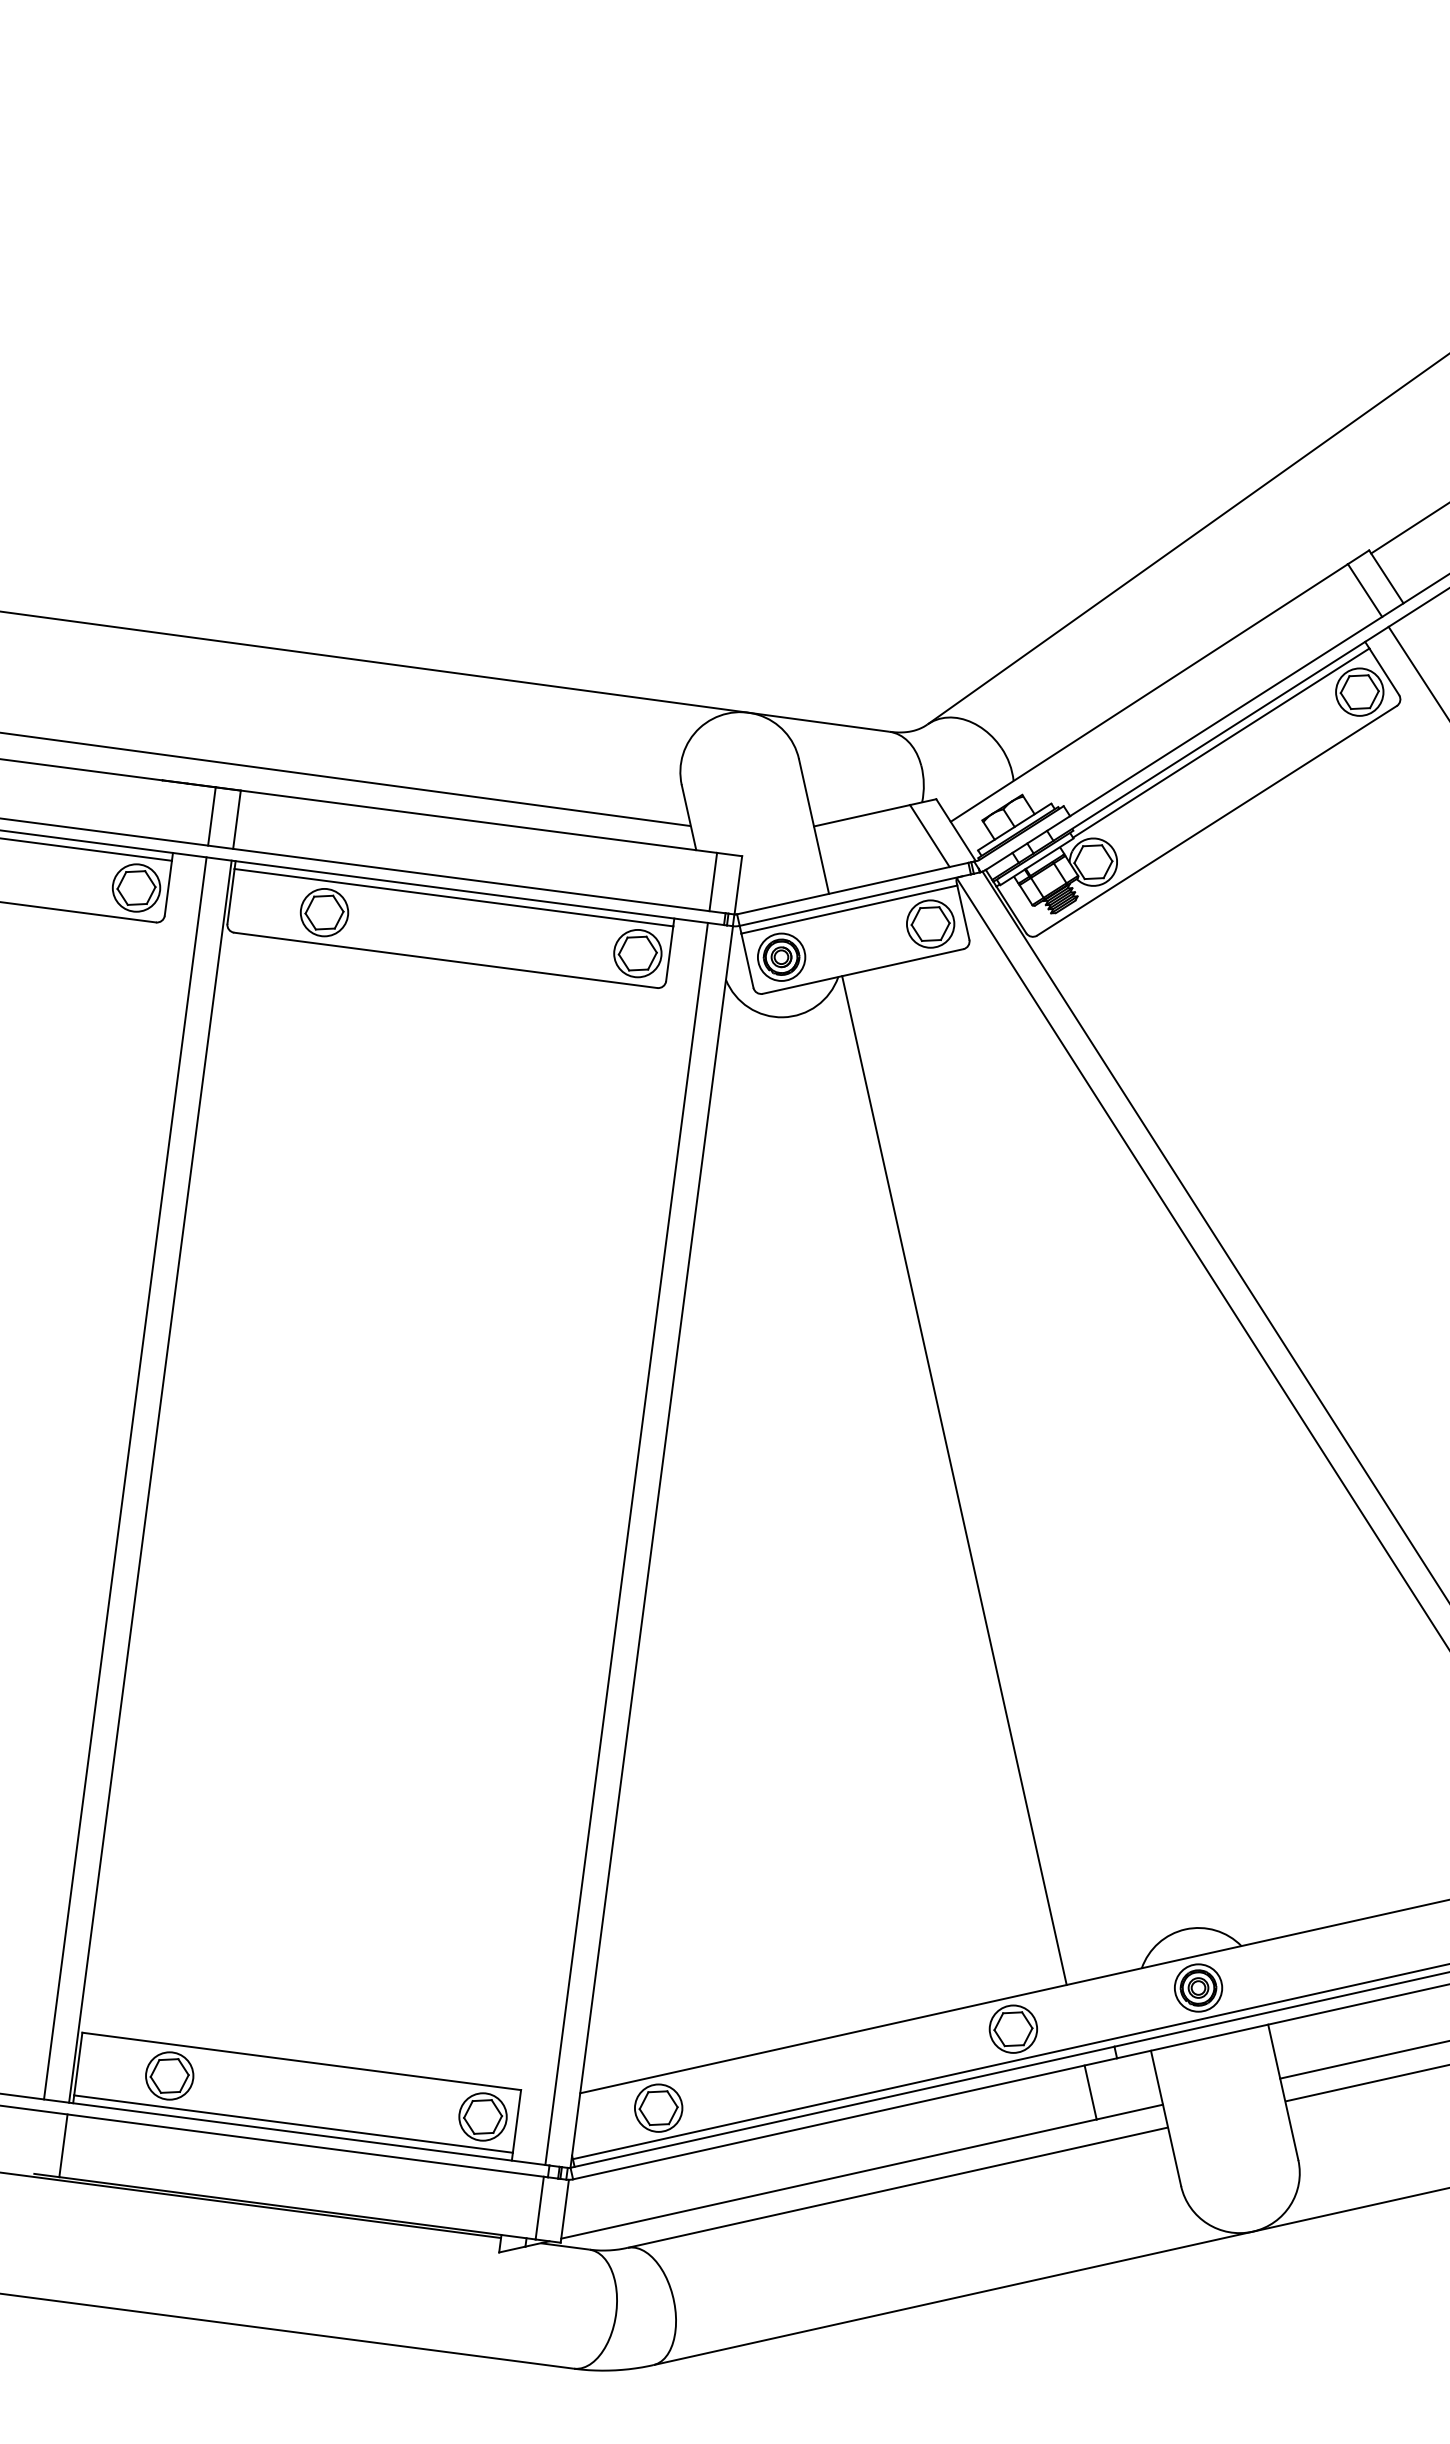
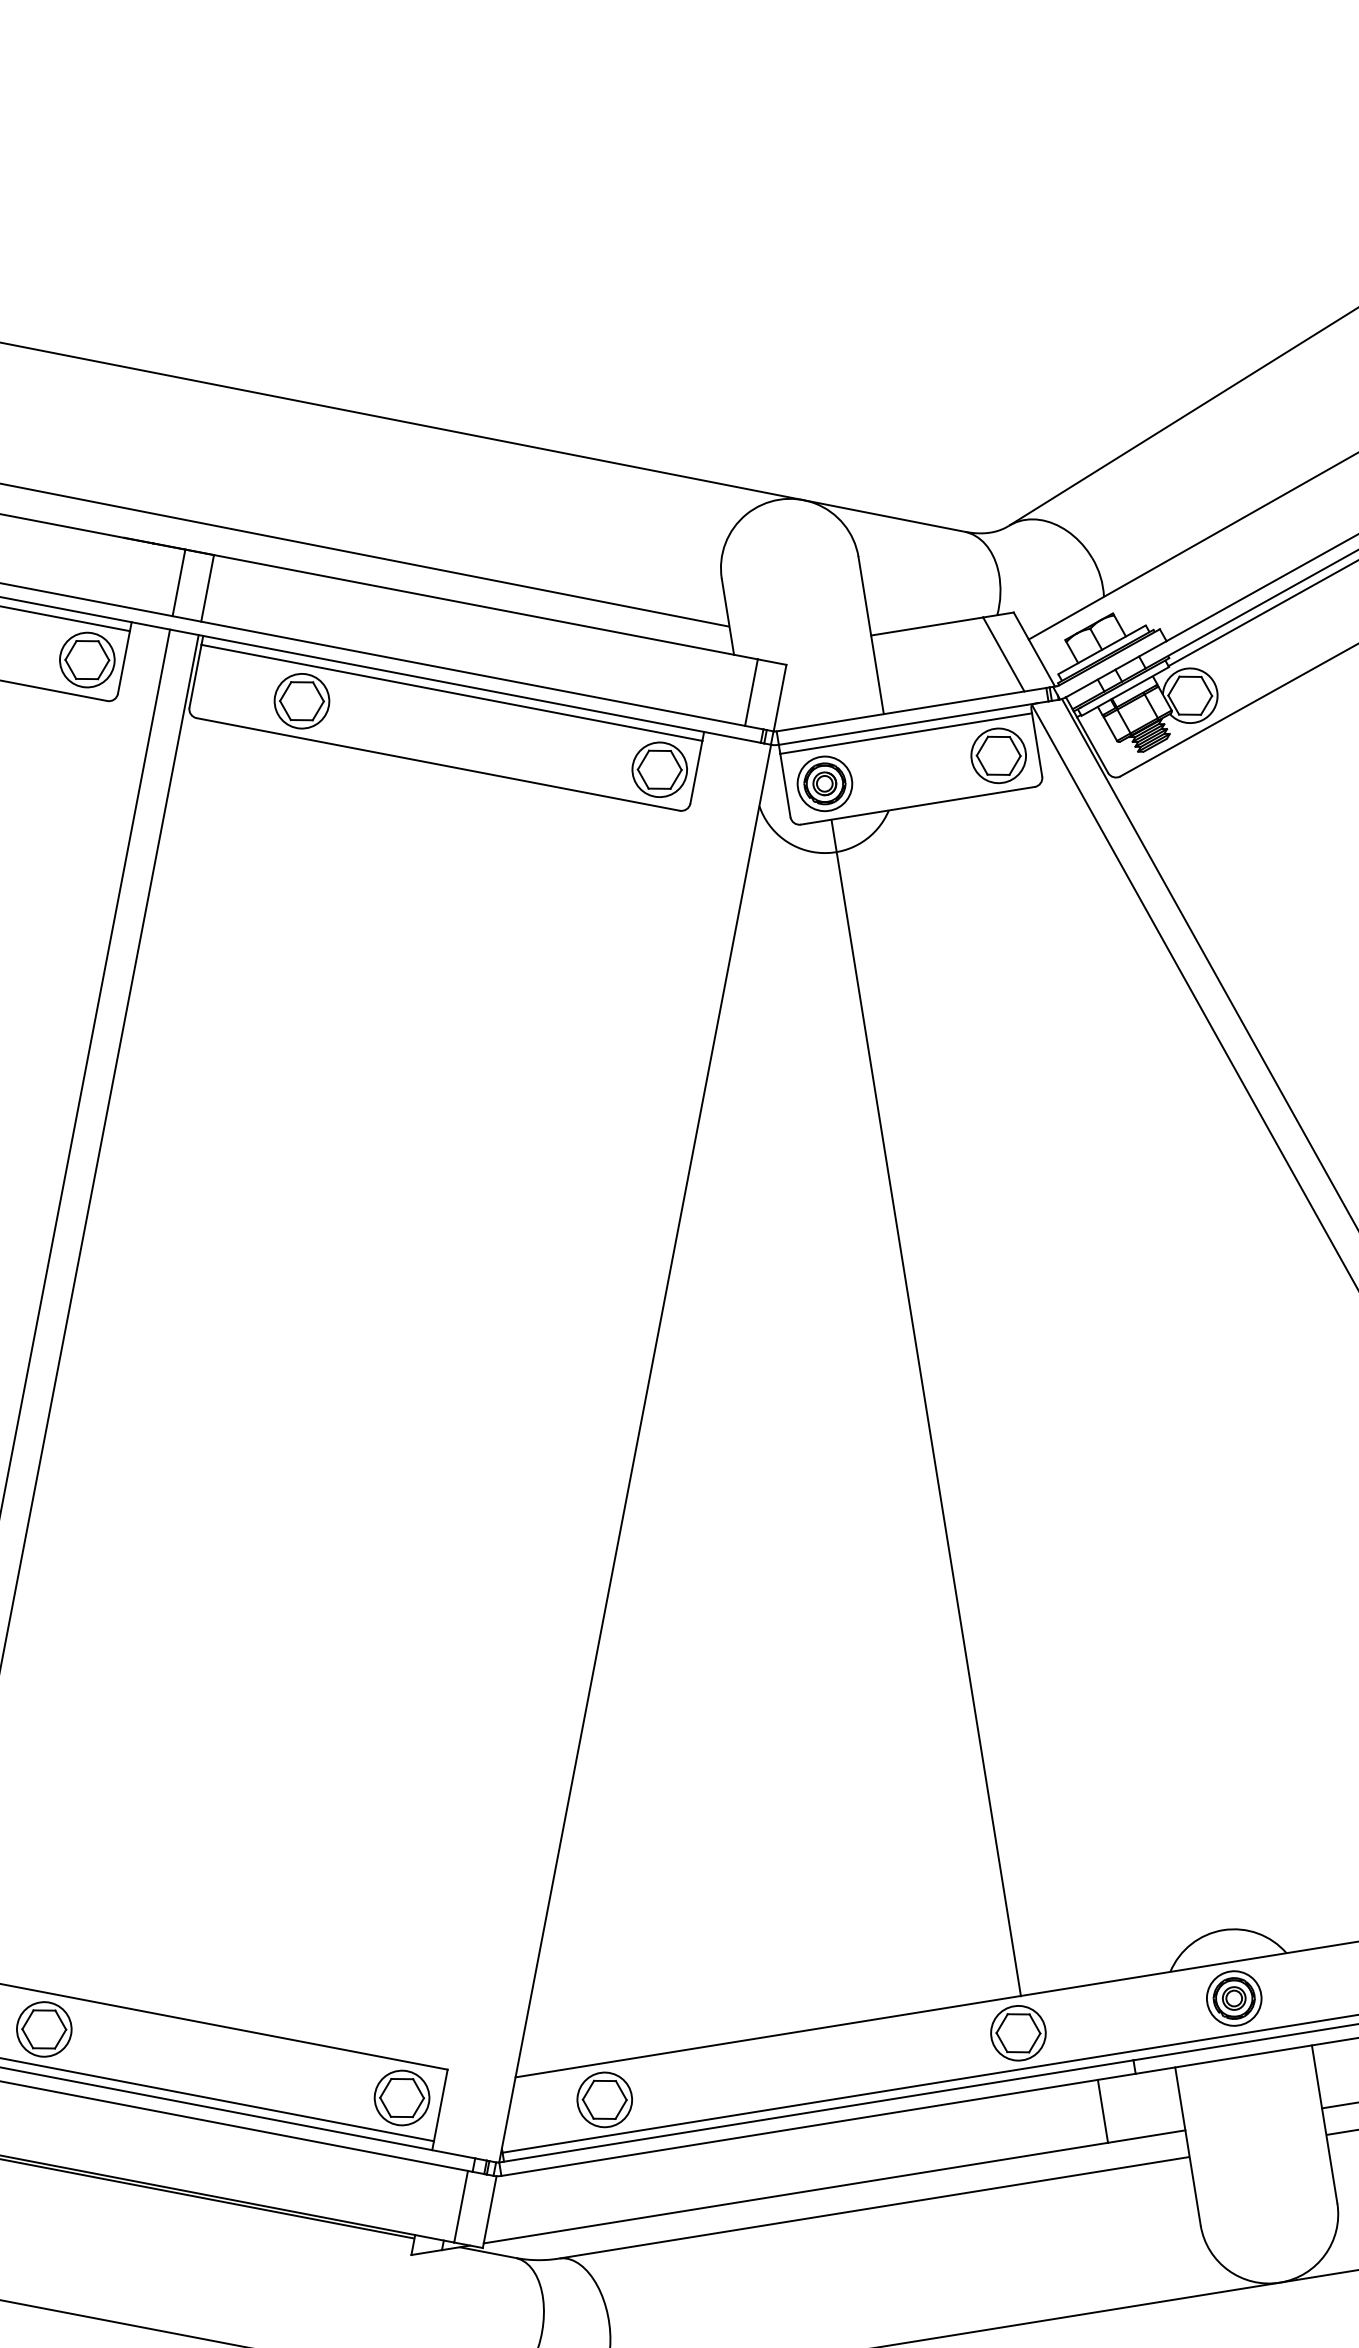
line: (954, 1480) -> (926, 1407), moved
line: (626, 1543) -> (606, 1447), removed

